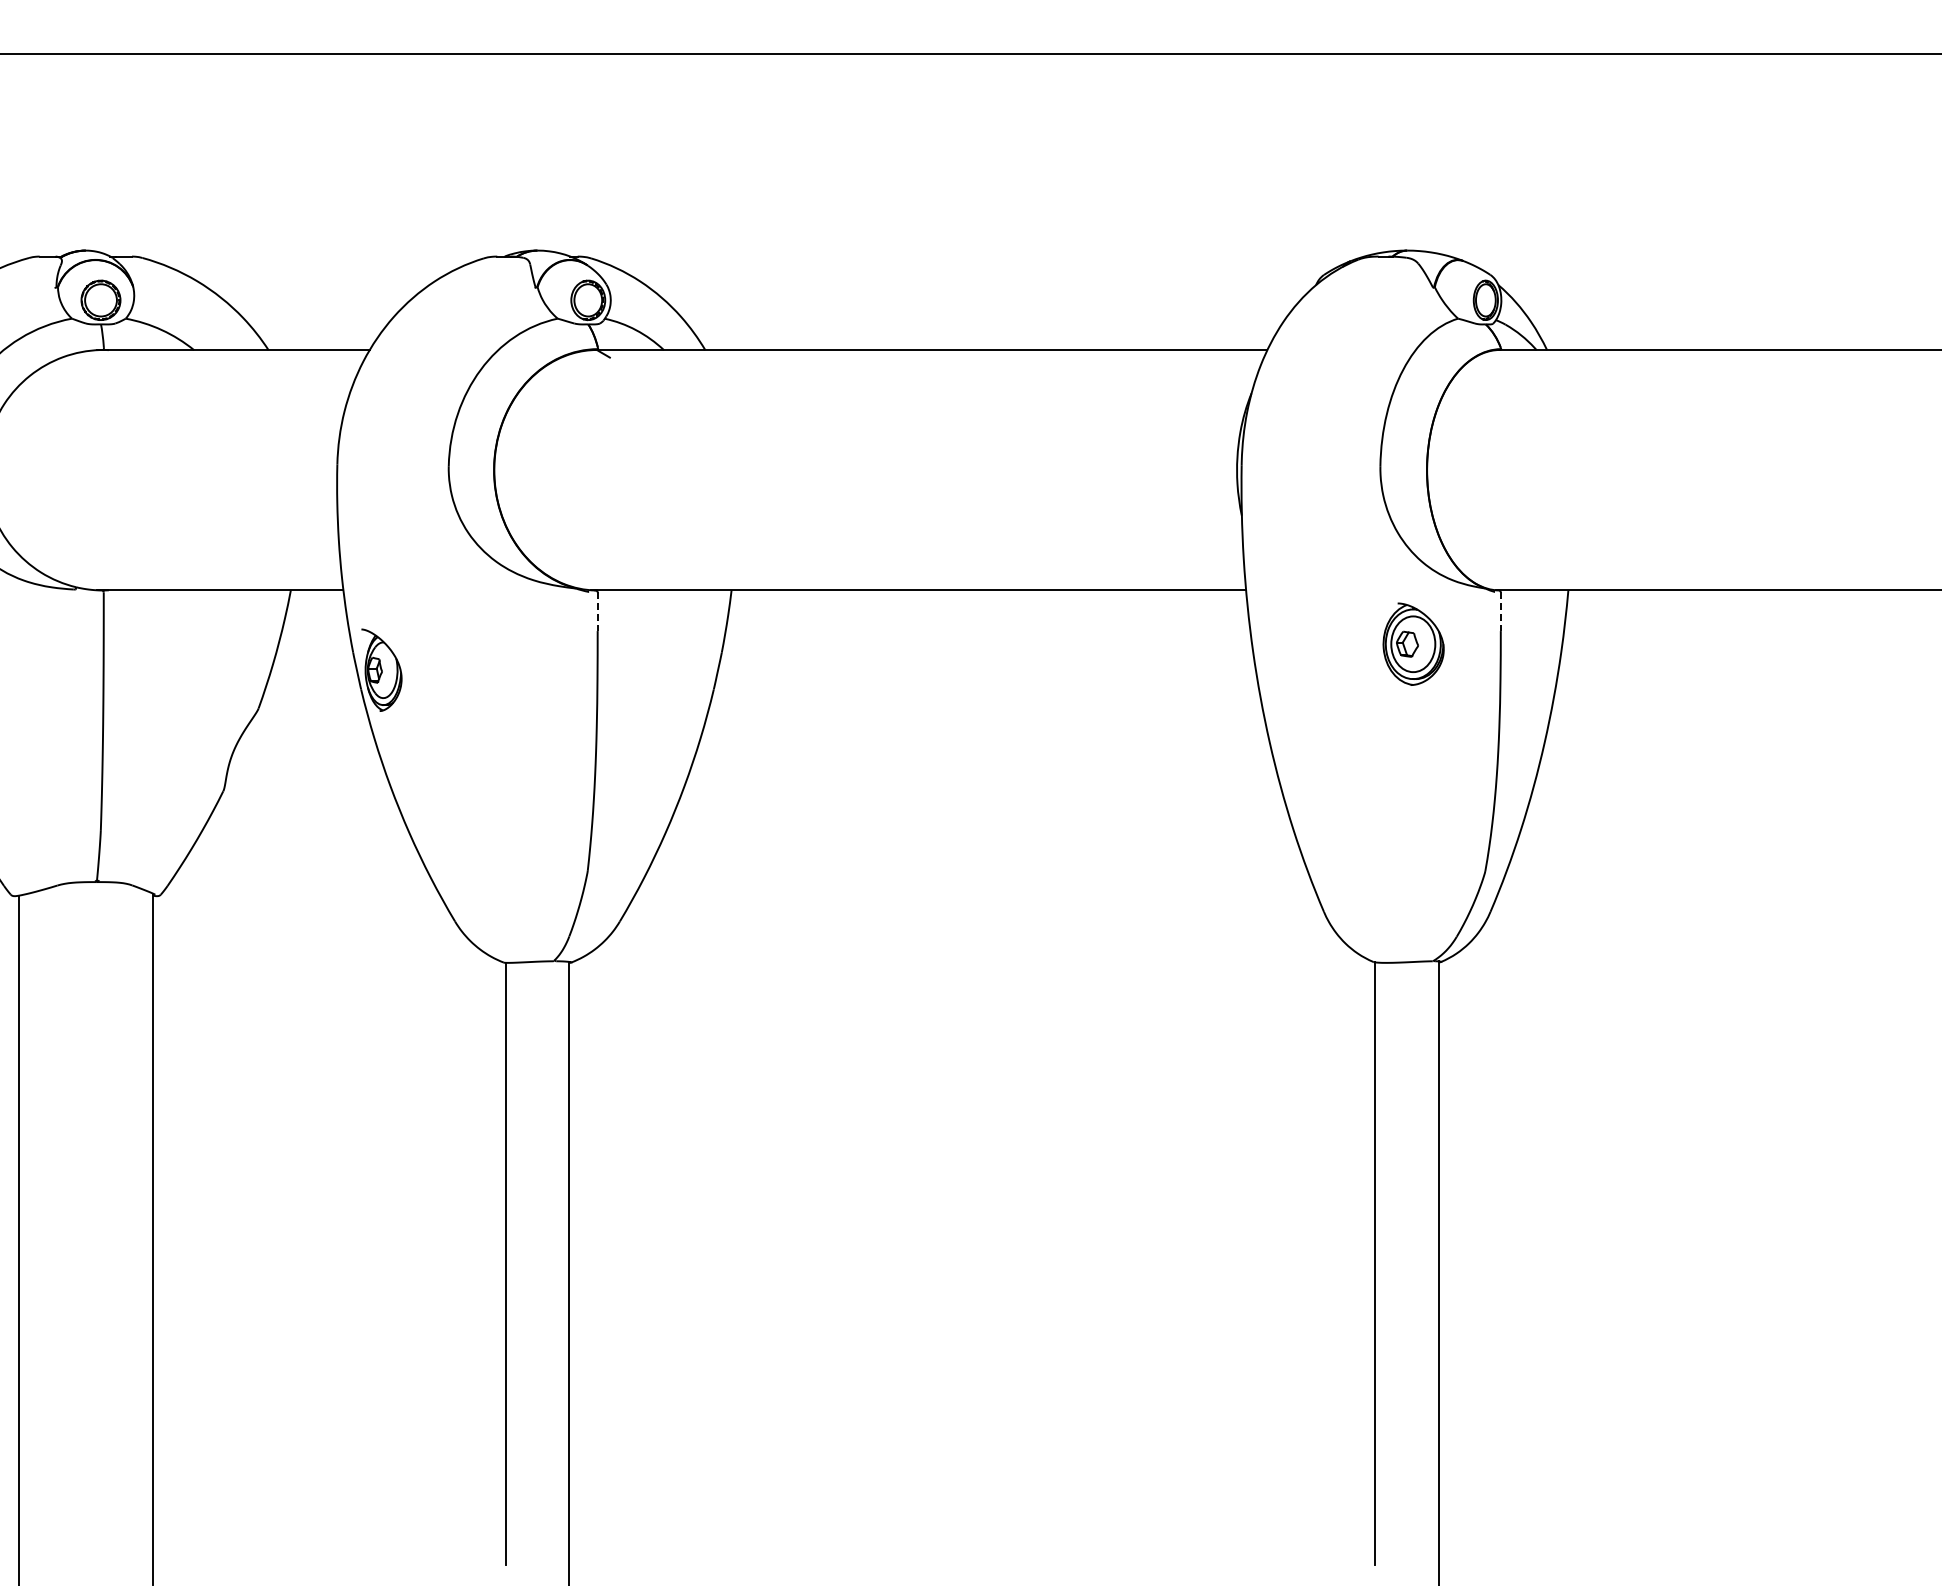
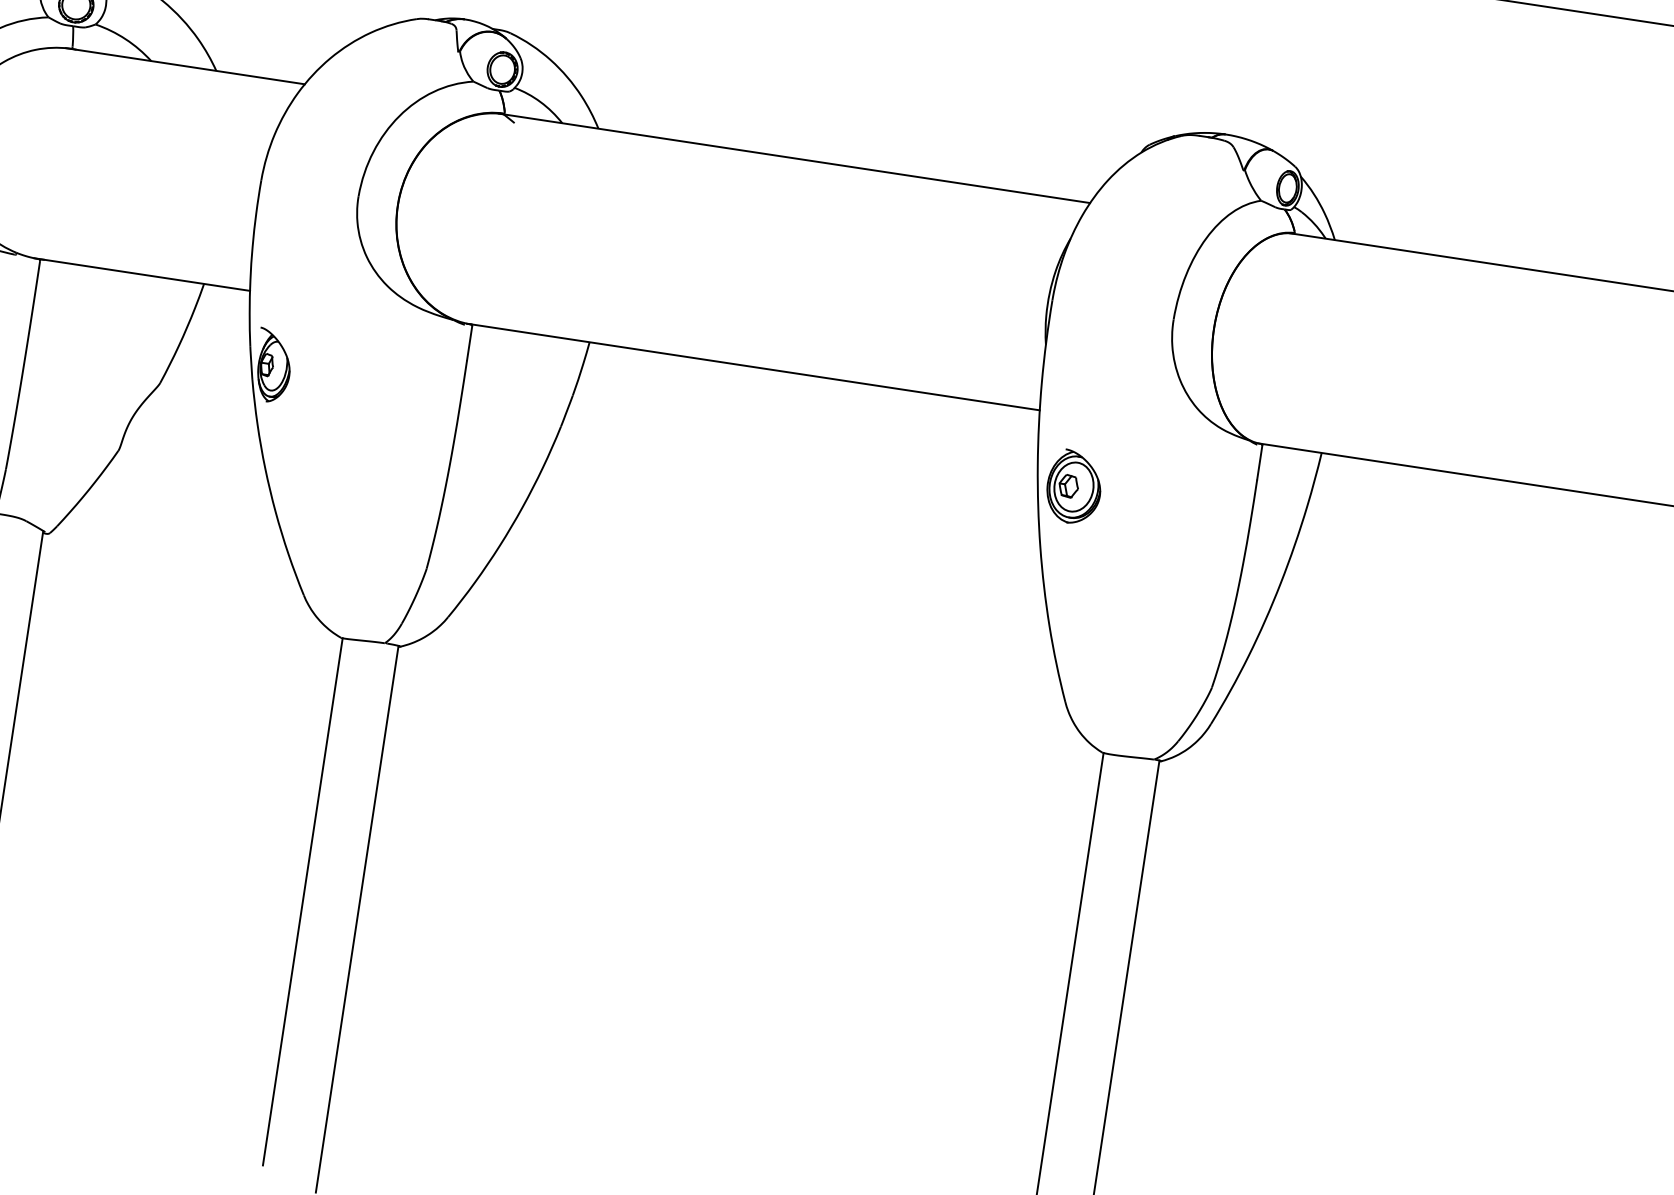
line: (597, 612) -> (469, 343), dashed -> solid
line: (1500, 612) -> (1259, 463), dashed -> solid
part: (1413, 643) -> (1074, 486), moved

